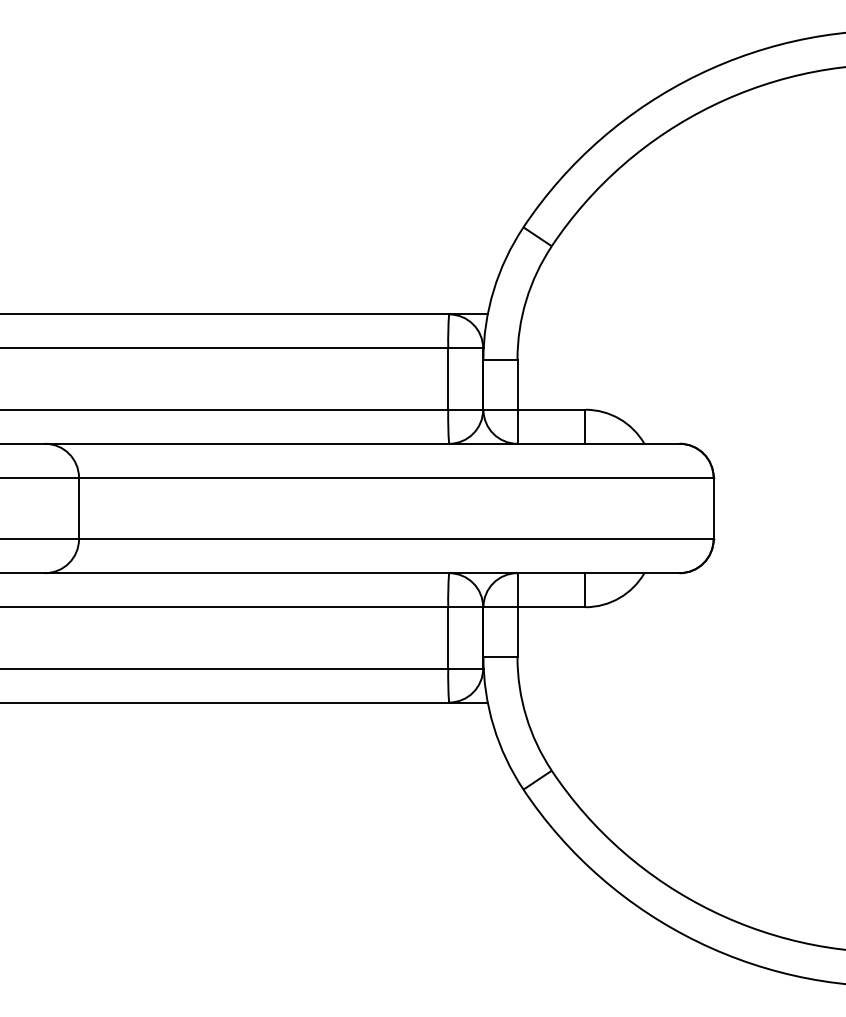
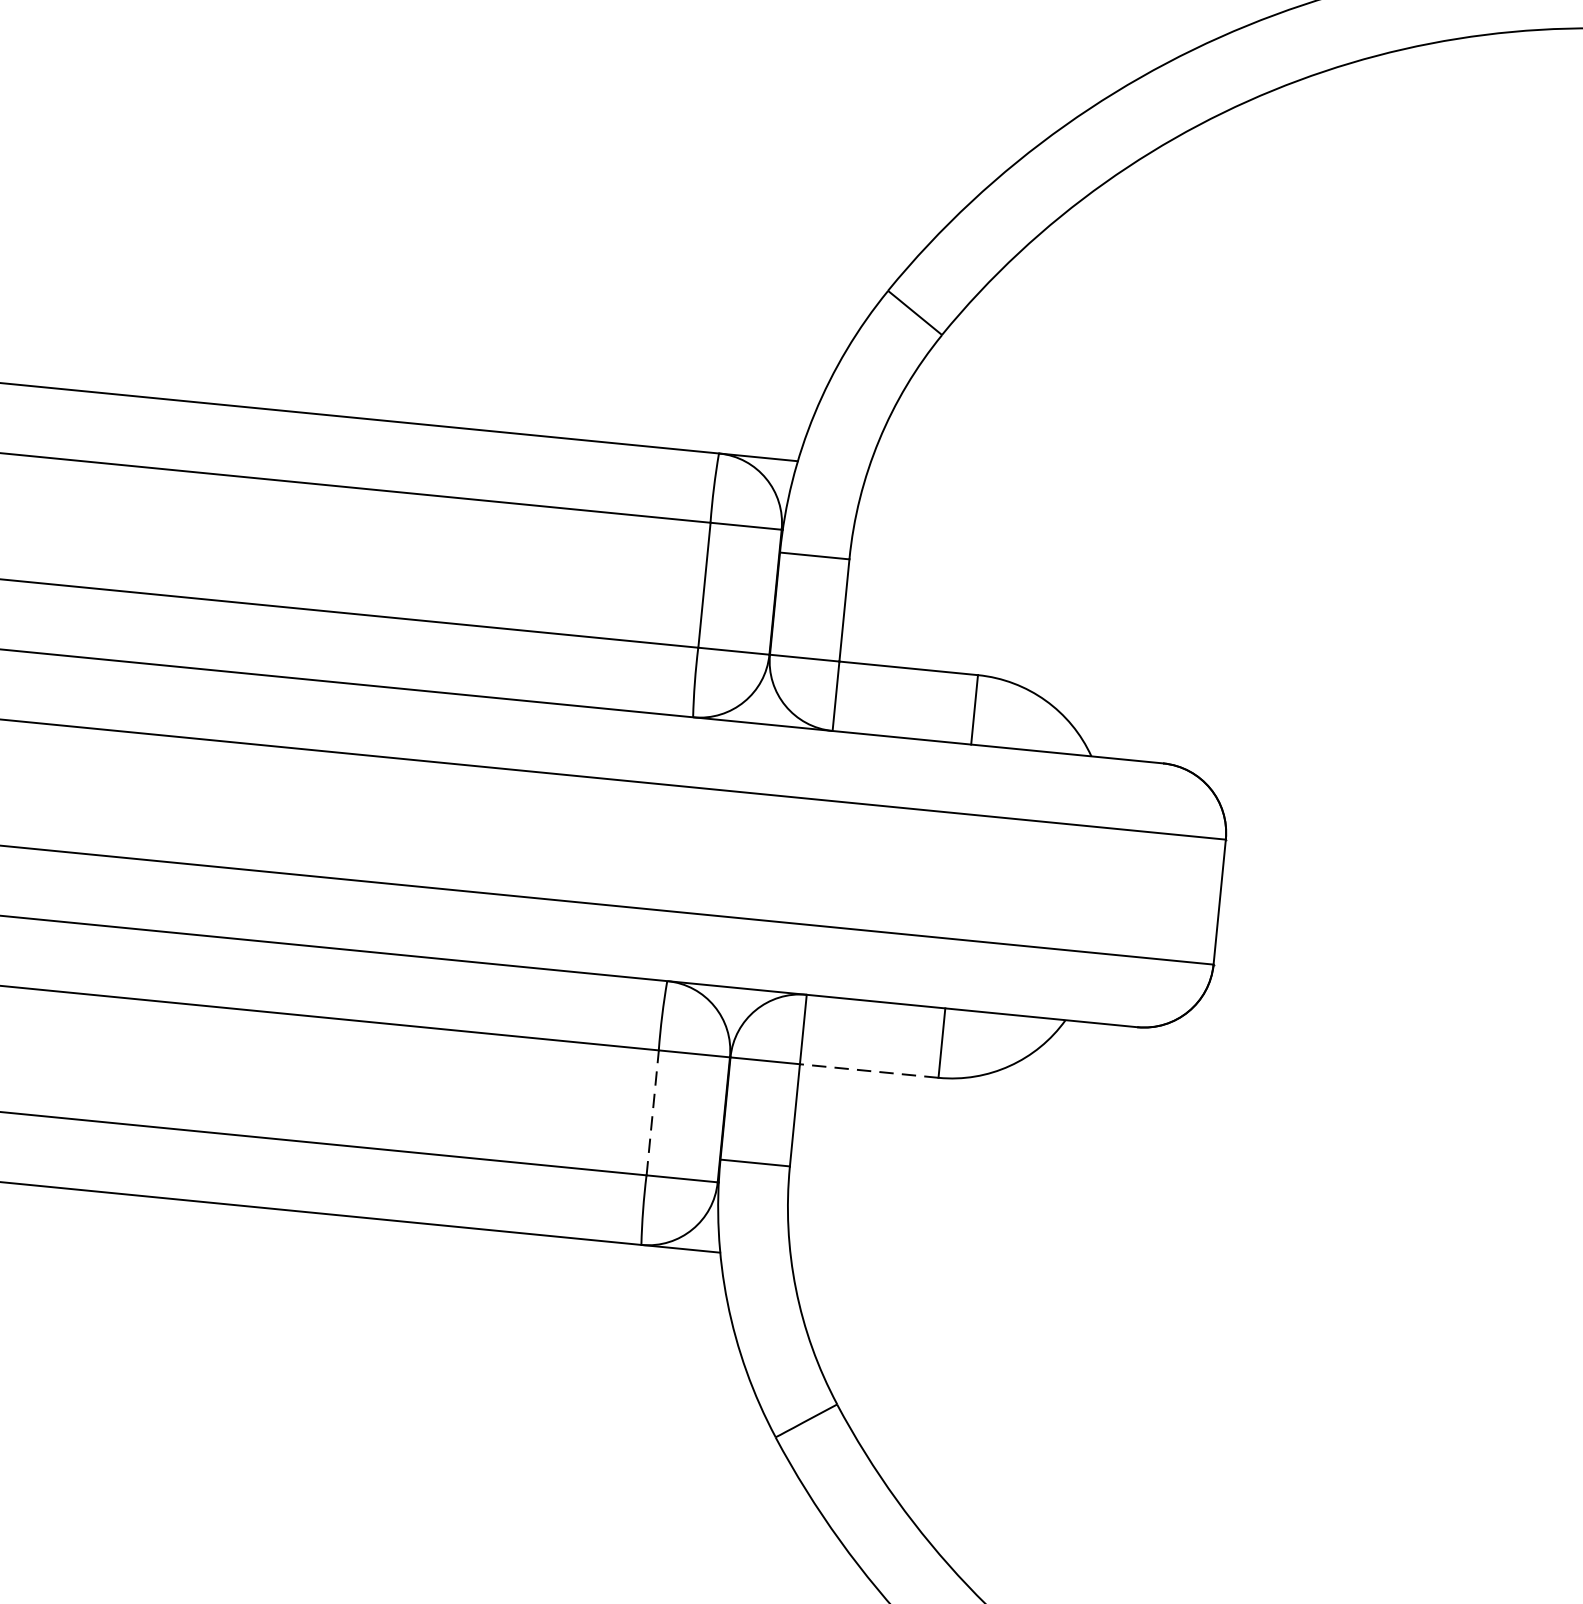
line: (551, 607) -> (869, 1071), solid -> dashed
line: (448, 637) -> (653, 1112), solid -> dashed

